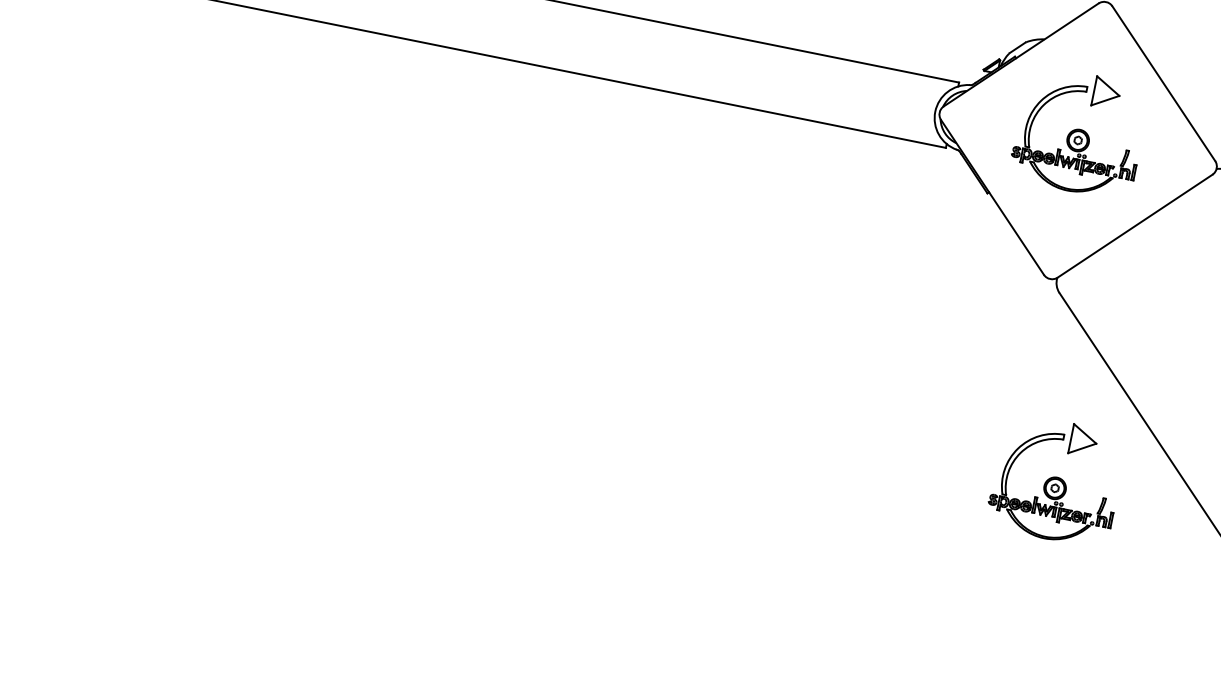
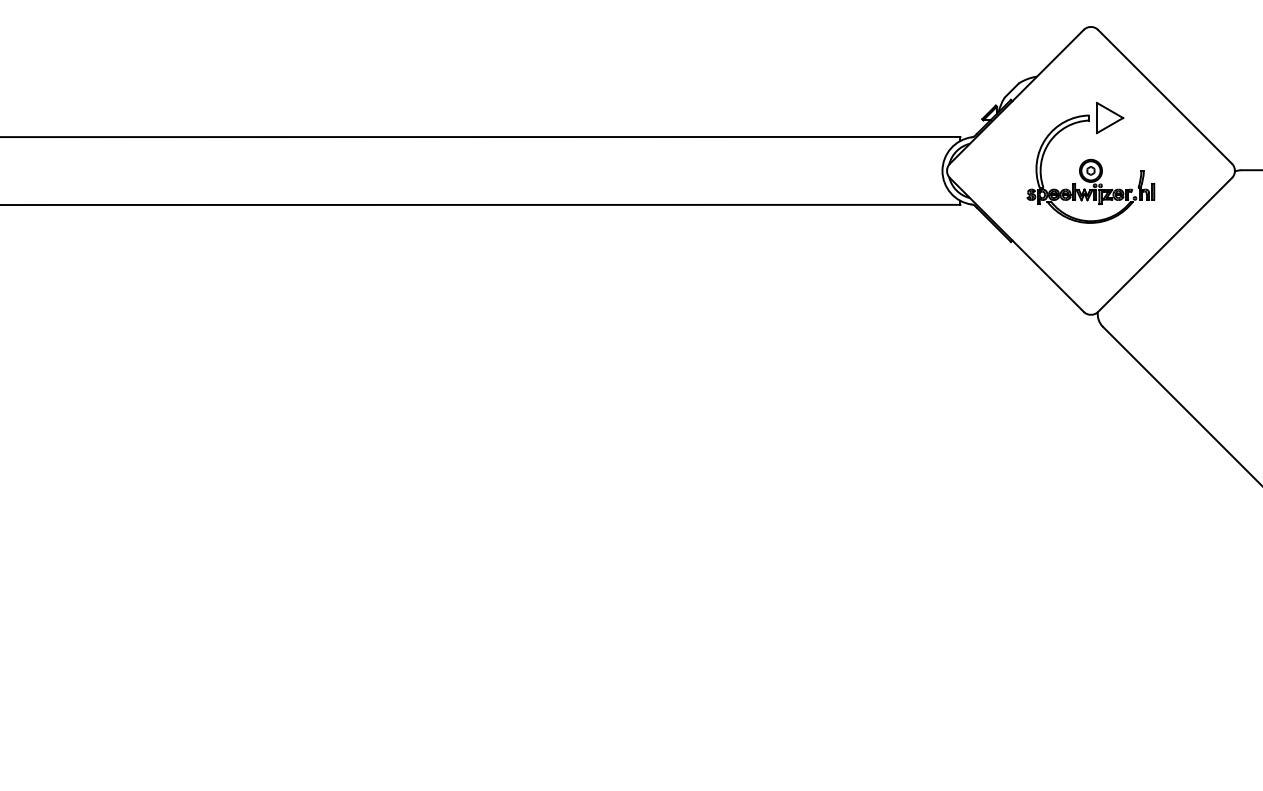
part: (1056, 480) -> (1137, 514), removed

